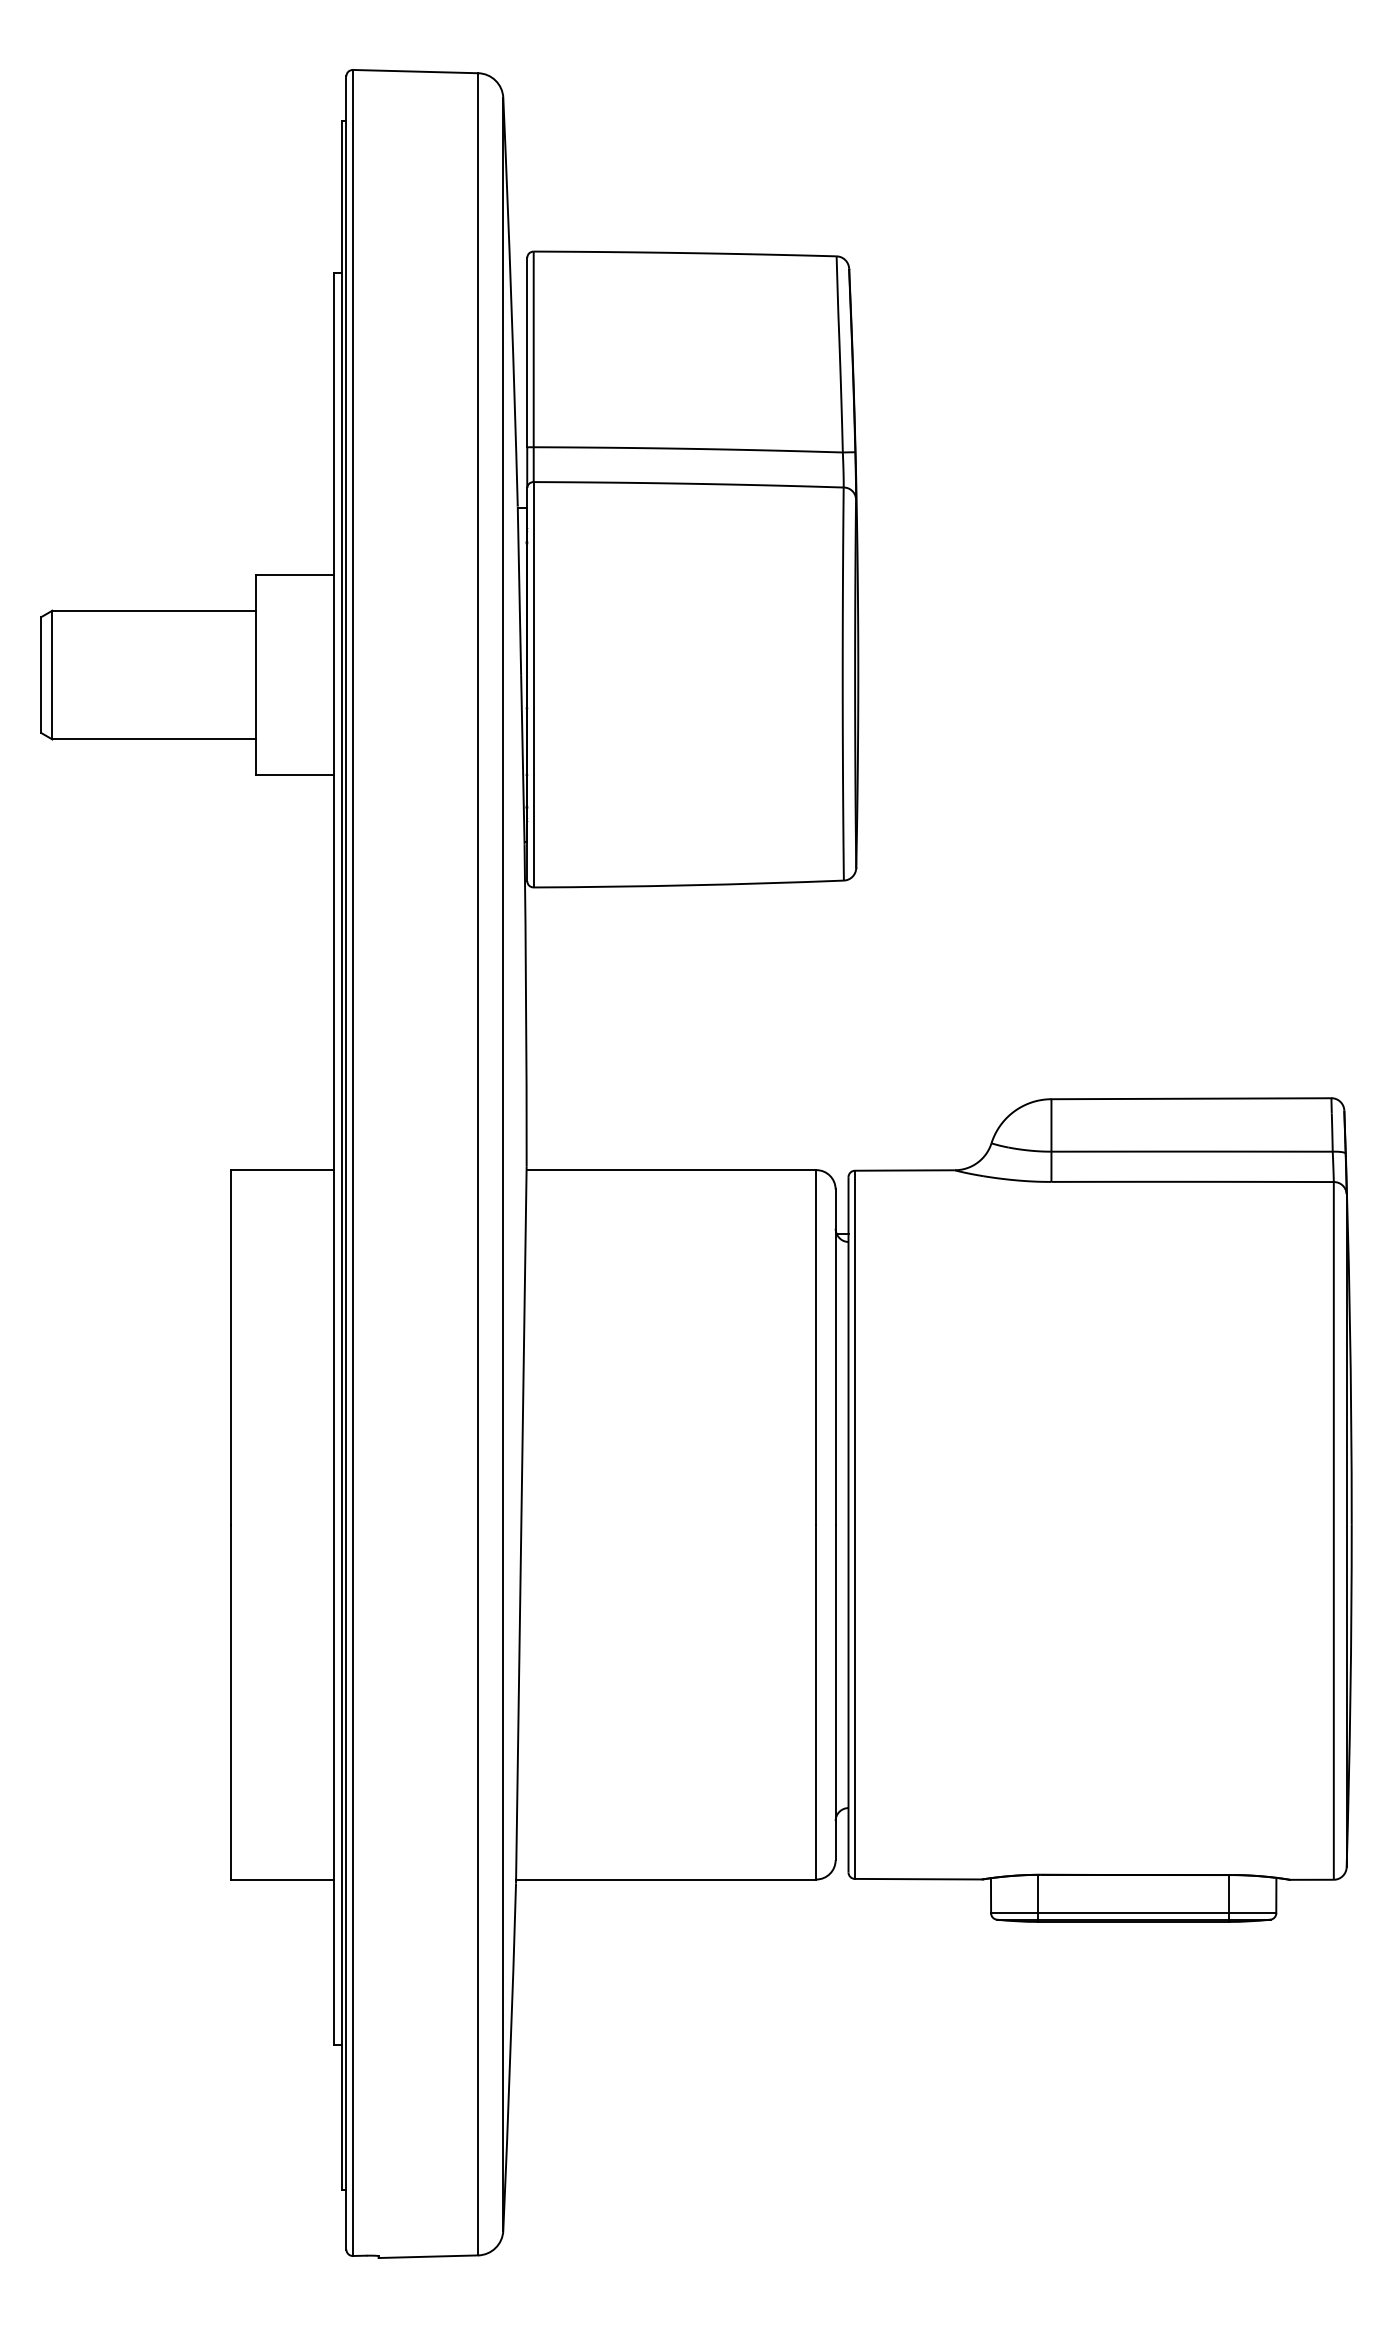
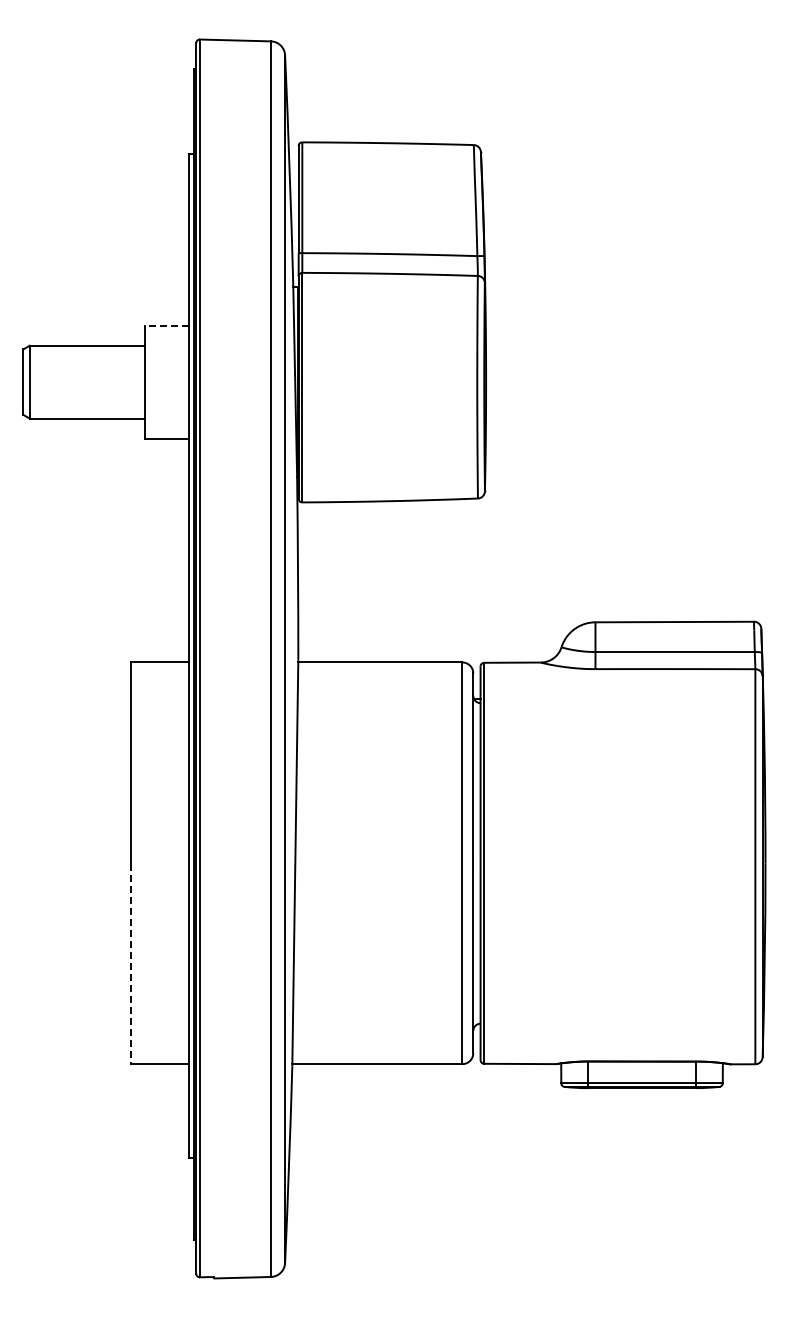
line: (295, 575) -> (167, 325), solid -> dashed
line: (230, 1703) -> (130, 964), solid -> dashed

